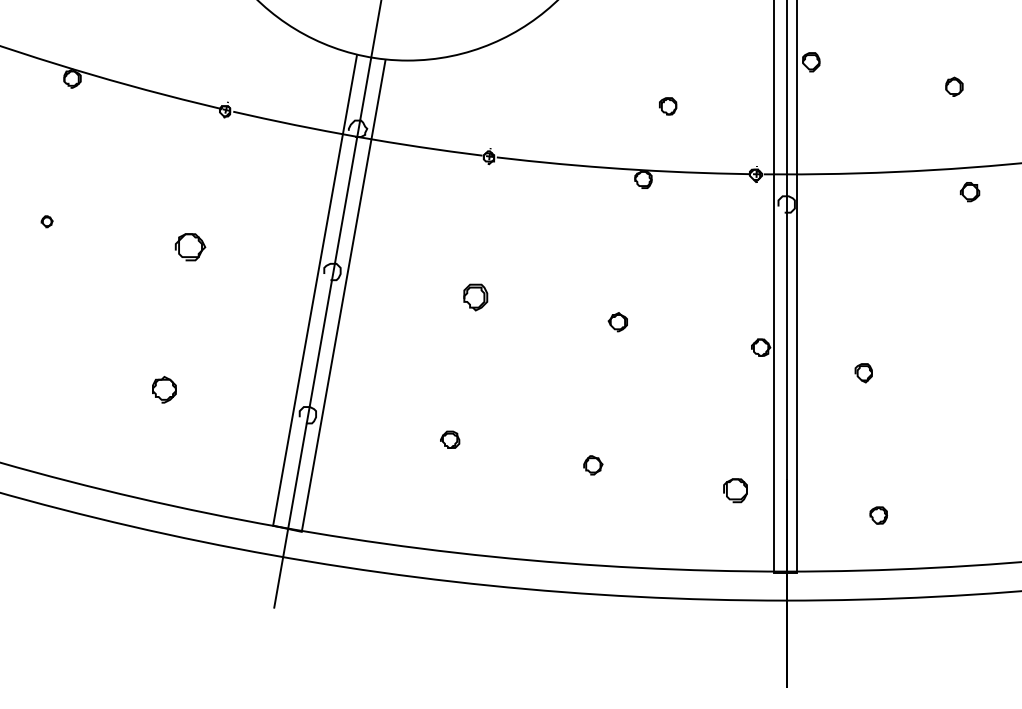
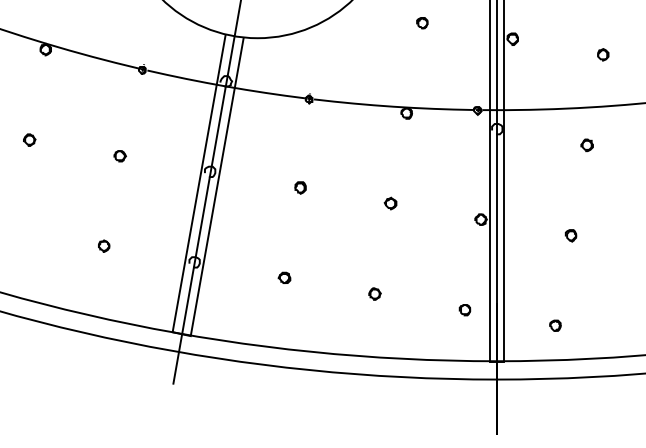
part: (668, 106) -> (422, 23), moved
part: (968, 192) -> (586, 145), moved
part: (46, 220) -> (29, 139), size x1.67
part: (189, 247) -> (119, 156), size x0.62
part: (475, 296) -> (300, 187), size x0.71
part: (862, 372) -> (570, 235), moved
part: (165, 388) -> (104, 245), size x0.71
part: (734, 491) -> (464, 310), size x0.71

